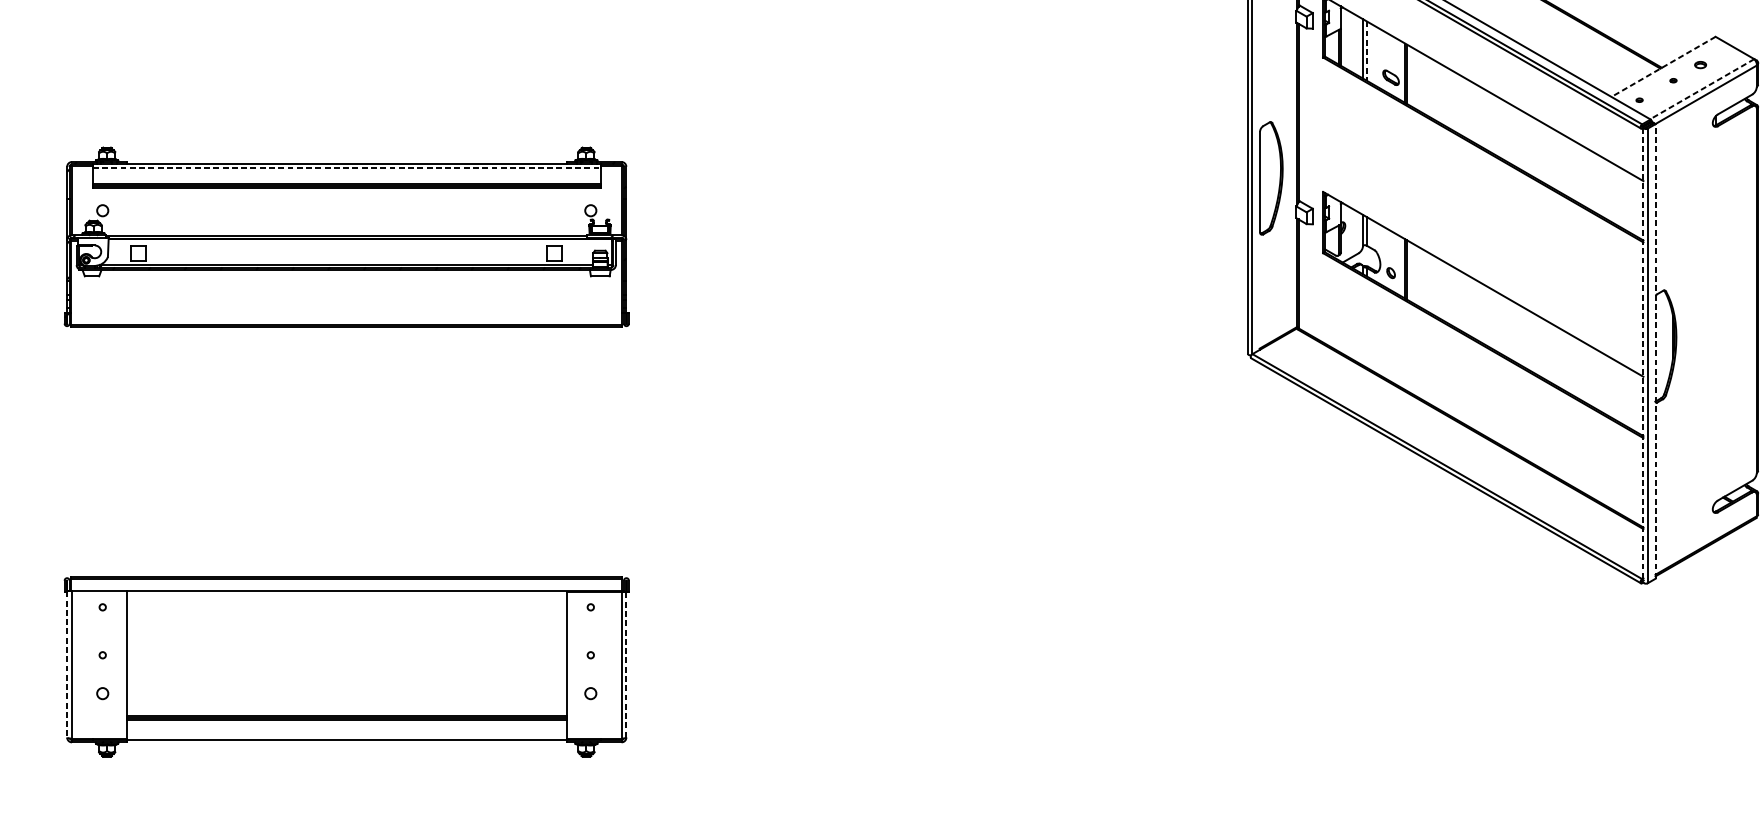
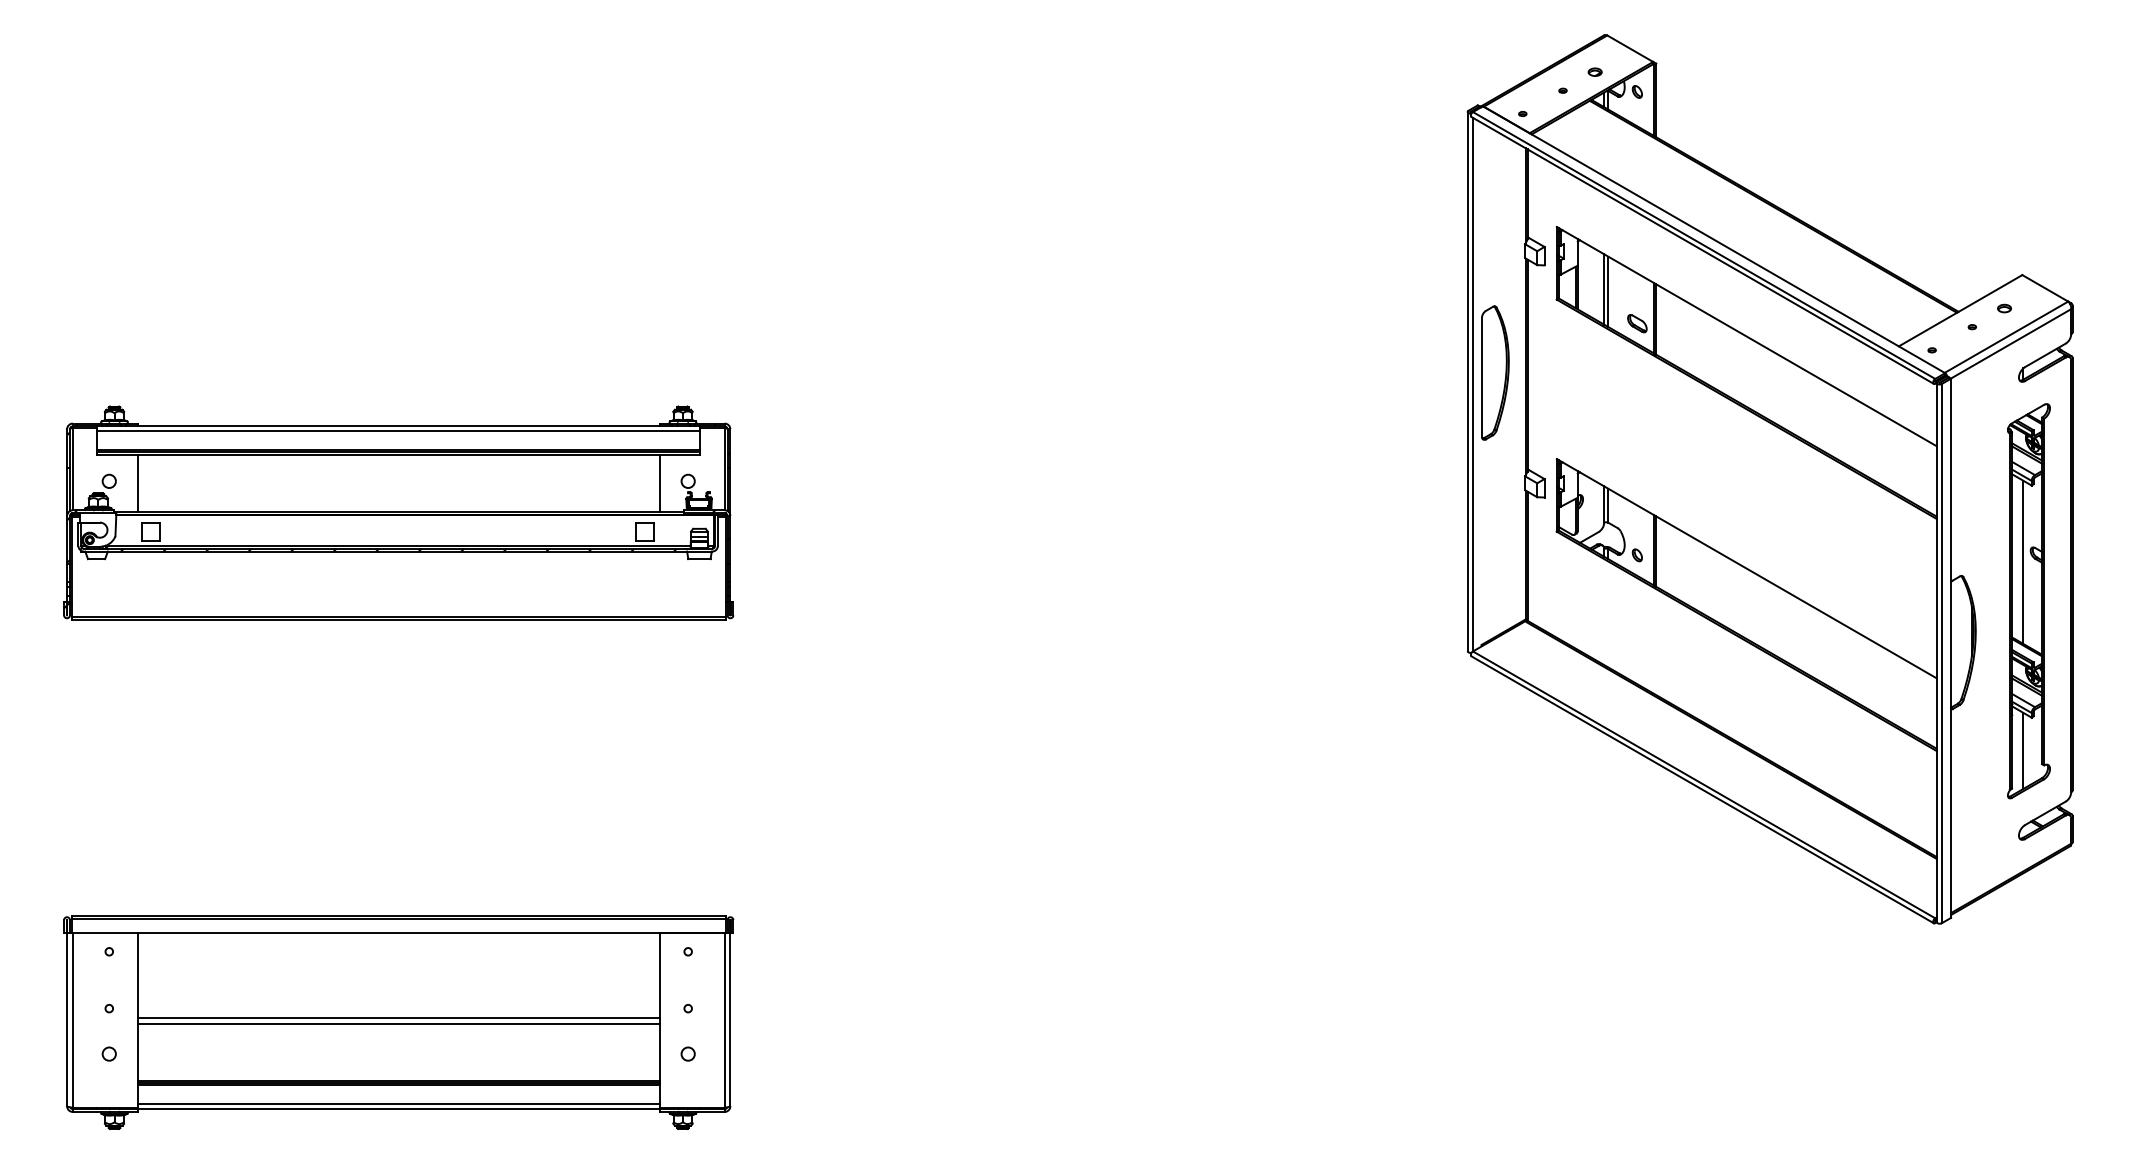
line: (1366, 51) -> (1608, 292), dashed -> solid
line: (1663, 66) -> (1960, 310), dashed -> solid
line: (1702, 89) -> (2006, 337), dashed -> solid
line: (347, 168) -> (399, 431), dashed -> solid
part: (1271, 177) -> (1495, 372), moved
line: (126, 211) -> (137, 482), added
line: (566, 211) -> (659, 482), added
part: (1720, 312) -> (2028, 601), added
line: (1655, 351) -> (1951, 648), dashed -> solid
line: (1643, 355) -> (1936, 652), dashed -> solid
line: (346, 663) -> (398, 1018), added
line: (67, 664) -> (67, 1019), dashed -> solid
line: (626, 664) -> (730, 1019), dashed -> solid
line: (346, 667) -> (398, 1023), added
line: (346, 736) -> (398, 1104), added

